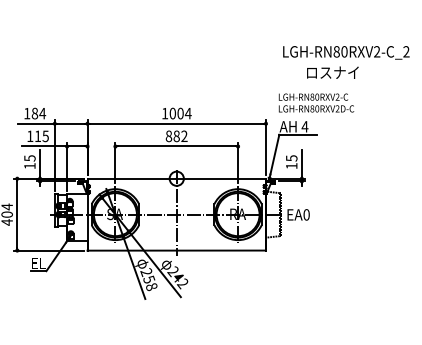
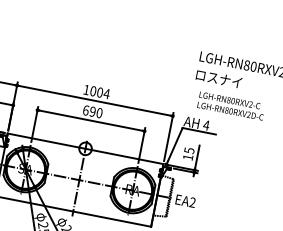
text: (332, 72) -> (218, 78), moved
text: (316, 102) -> (231, 105), moved
text: (176, 136) -> (92, 111), 882 -> 690
text: (306, 214) -> (192, 202), EA0 -> EA2

